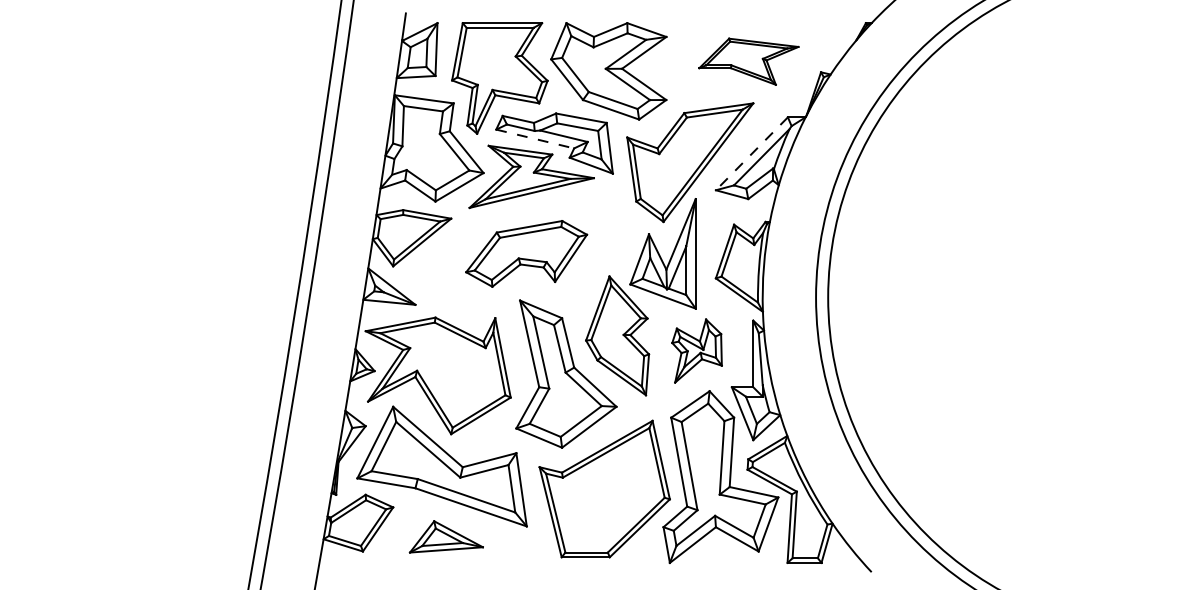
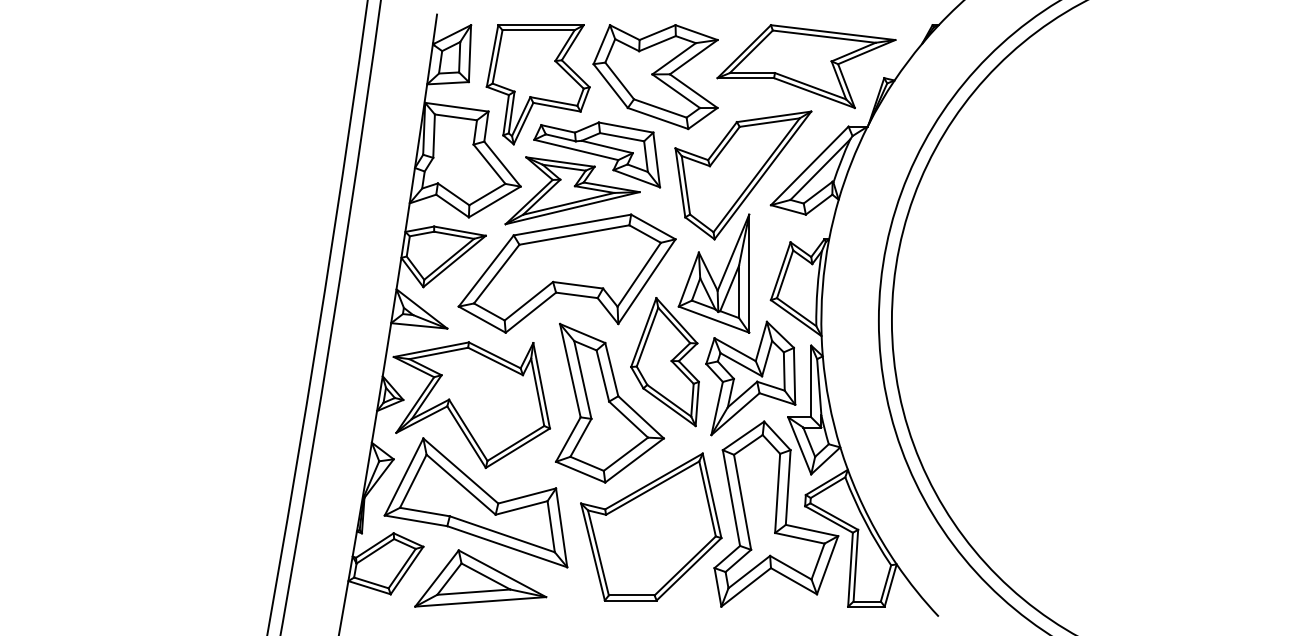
part: (748, 61) -> (806, 66), size x1.67
line: (535, 139) -> (576, 150), dashed -> solid
line: (751, 154) -> (809, 166), dashed -> solid
part: (526, 253) -> (566, 273), size x1.67
part: (696, 350) -> (750, 377), size x1.67
part: (446, 536) -> (480, 578), size x1.67

